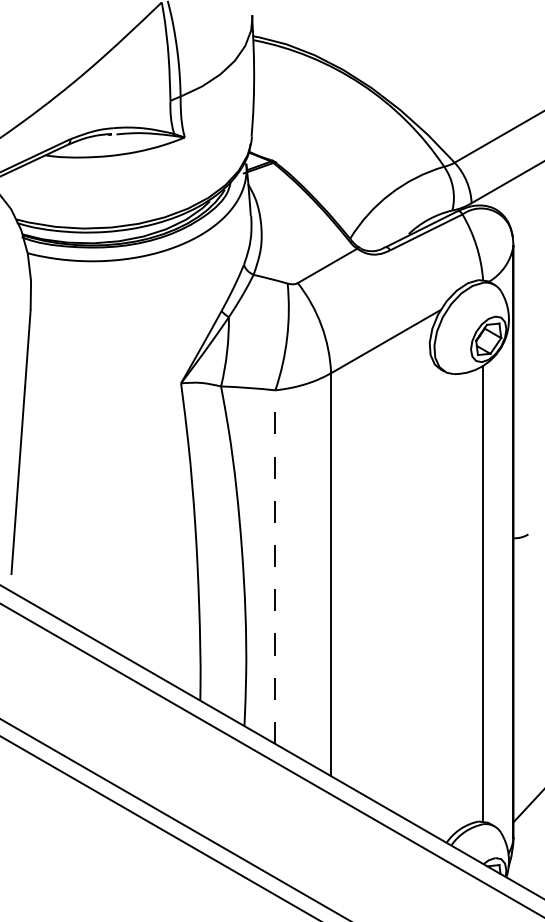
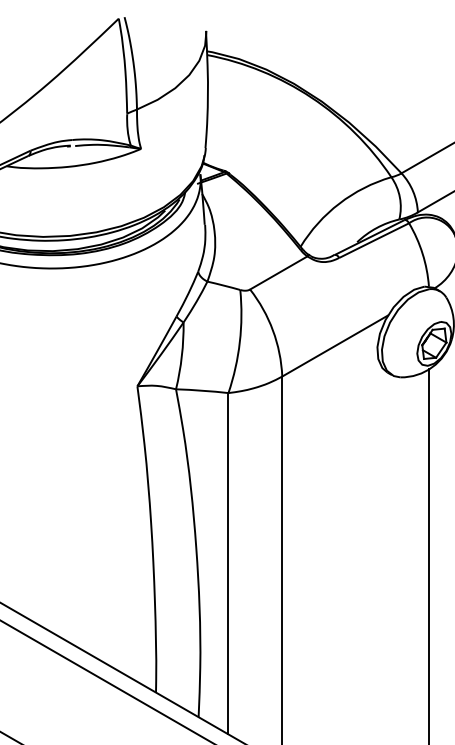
line: (275, 567) -> (228, 564), dashed -> solid

